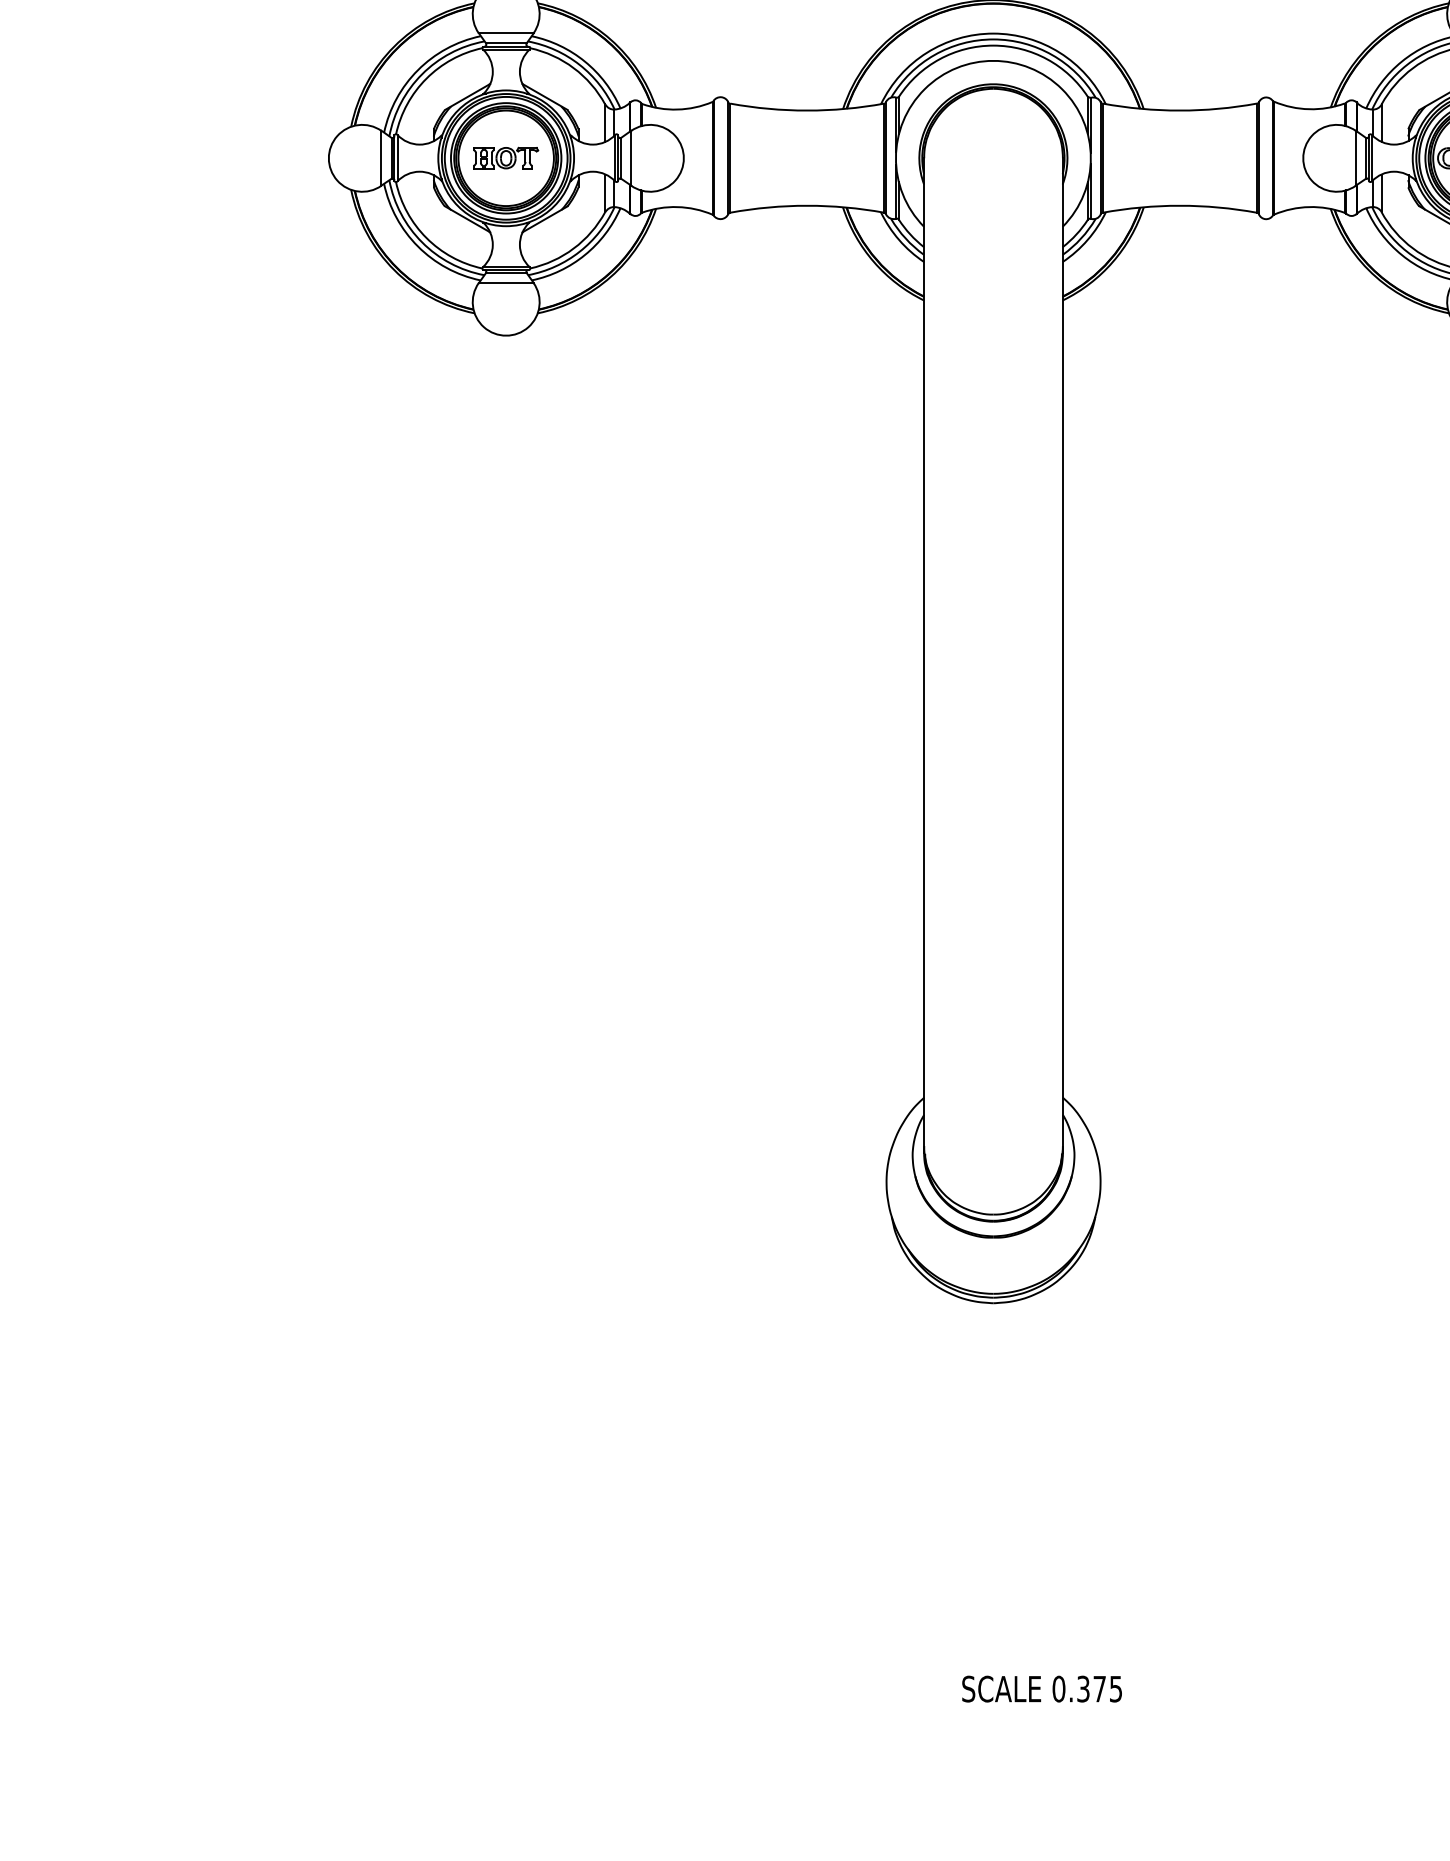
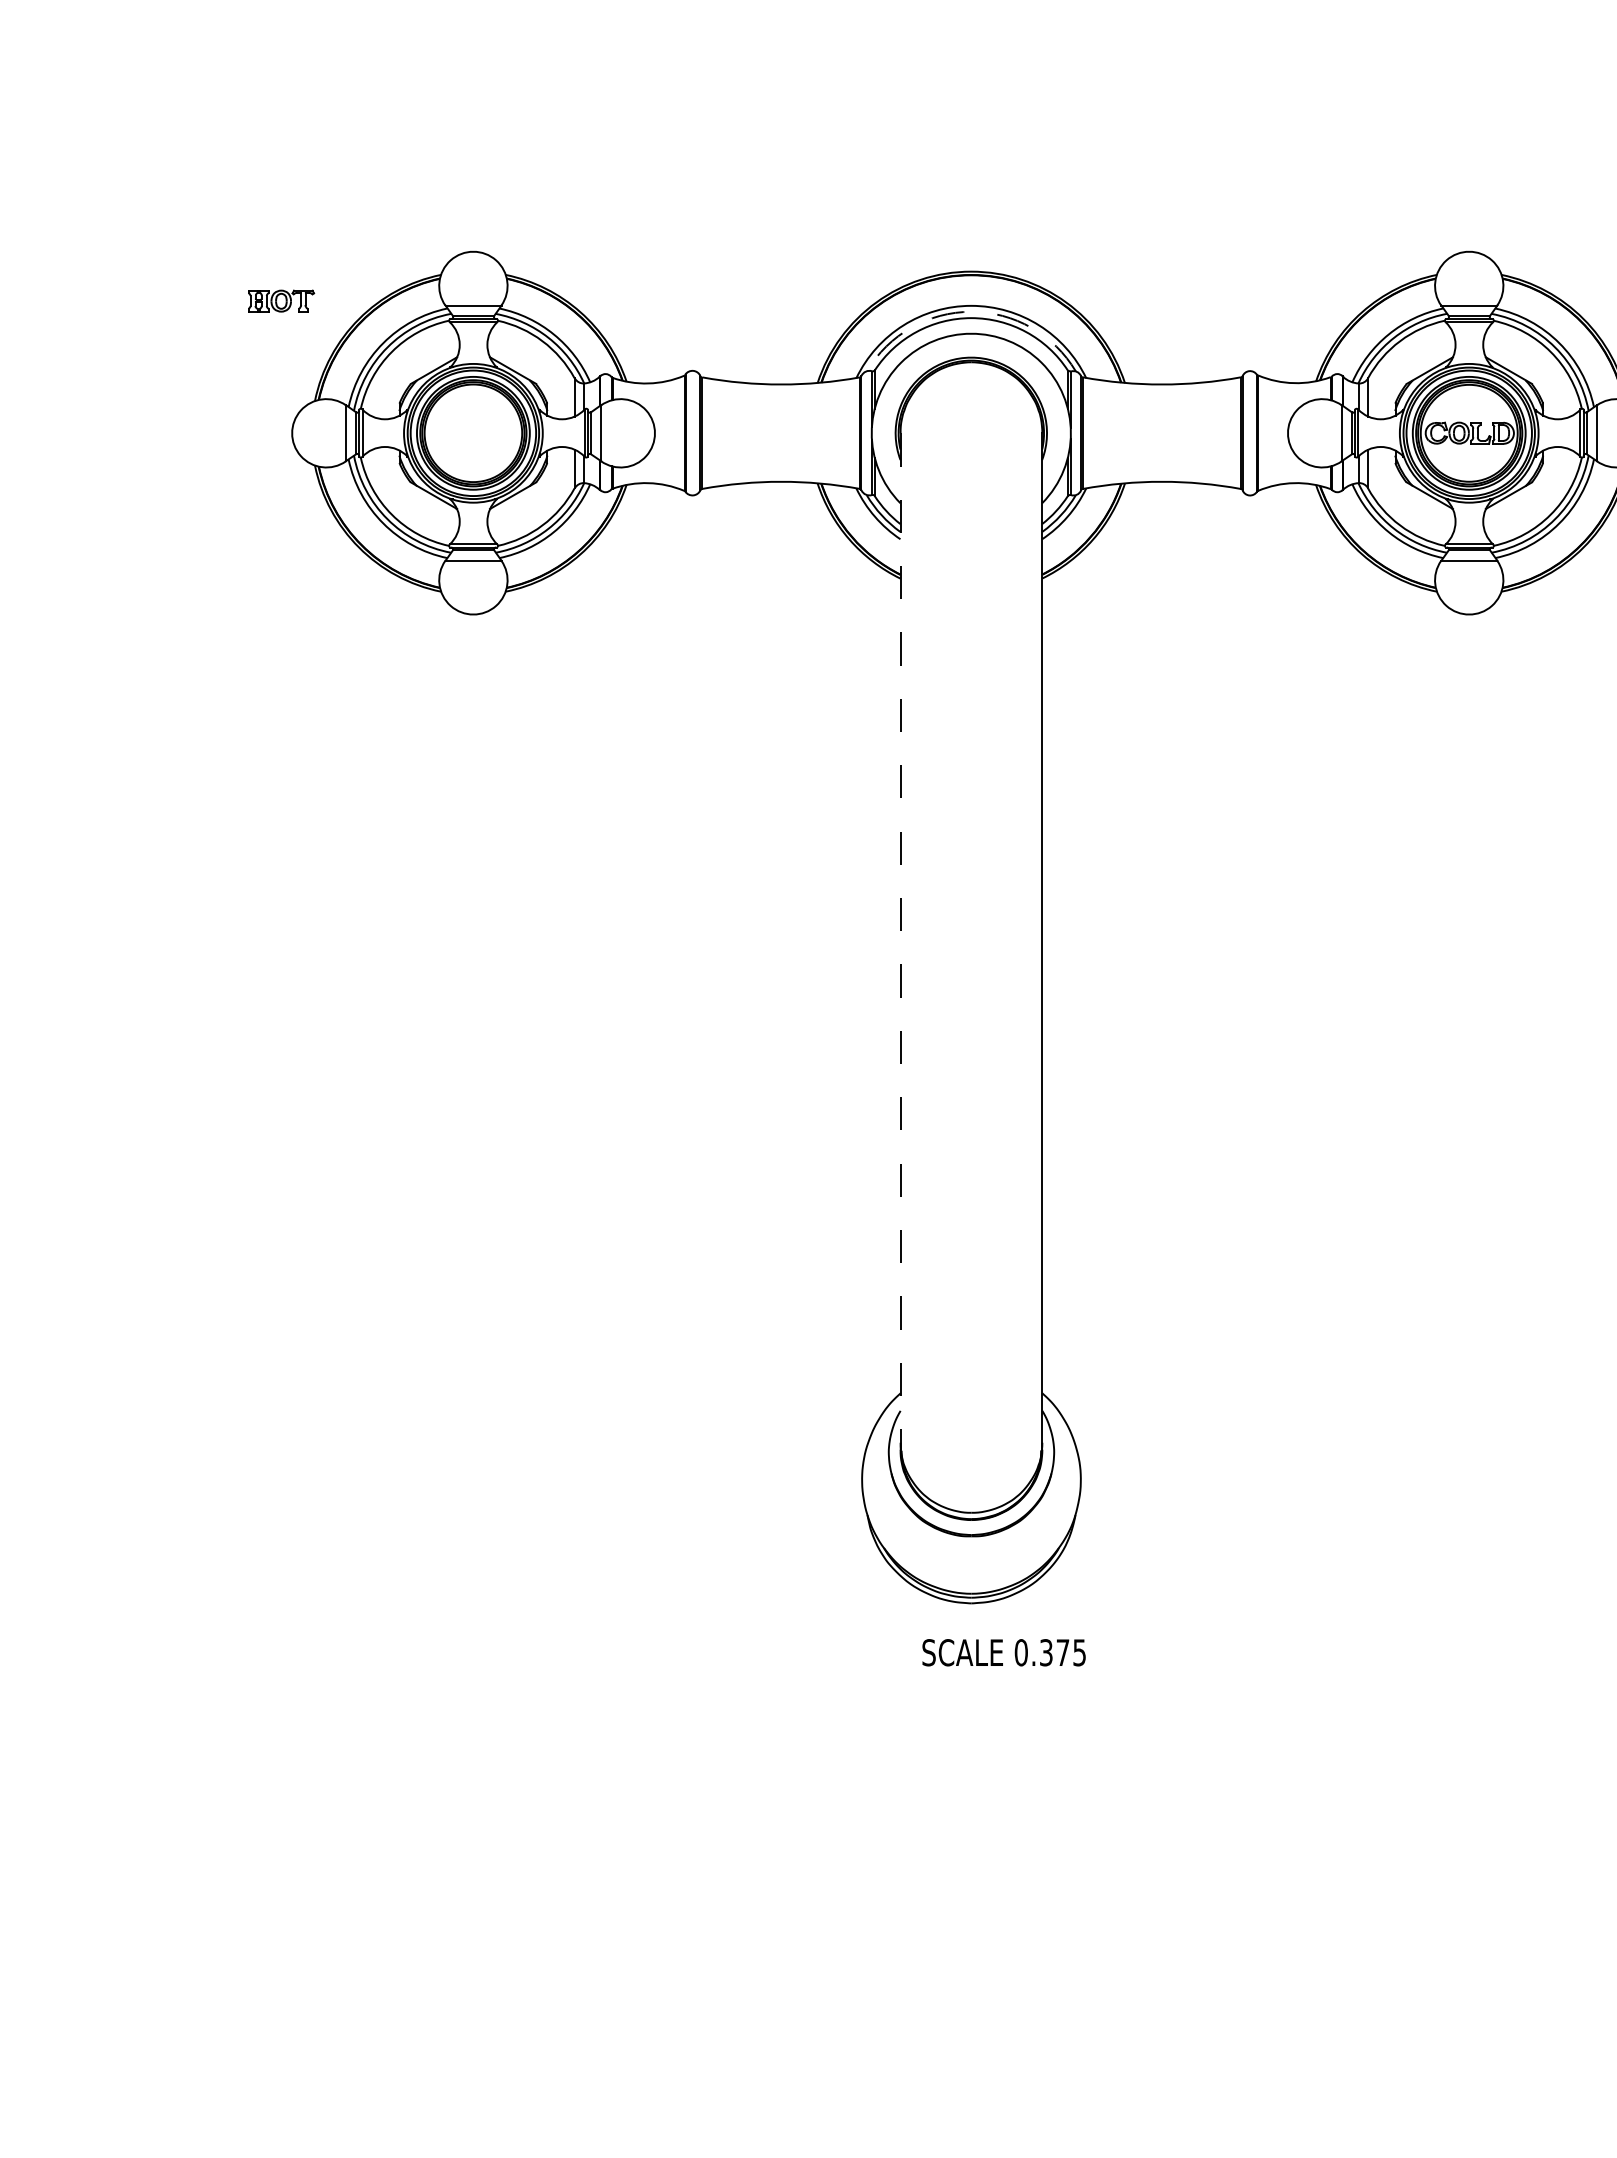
arc: (993, 39) -> (971, 311), solid -> dashed
part: (506, 157) -> (281, 300), moved
line: (924, 656) -> (900, 942), solid -> dashed
text: (1041, 1688) -> (1003, 1652), moved

